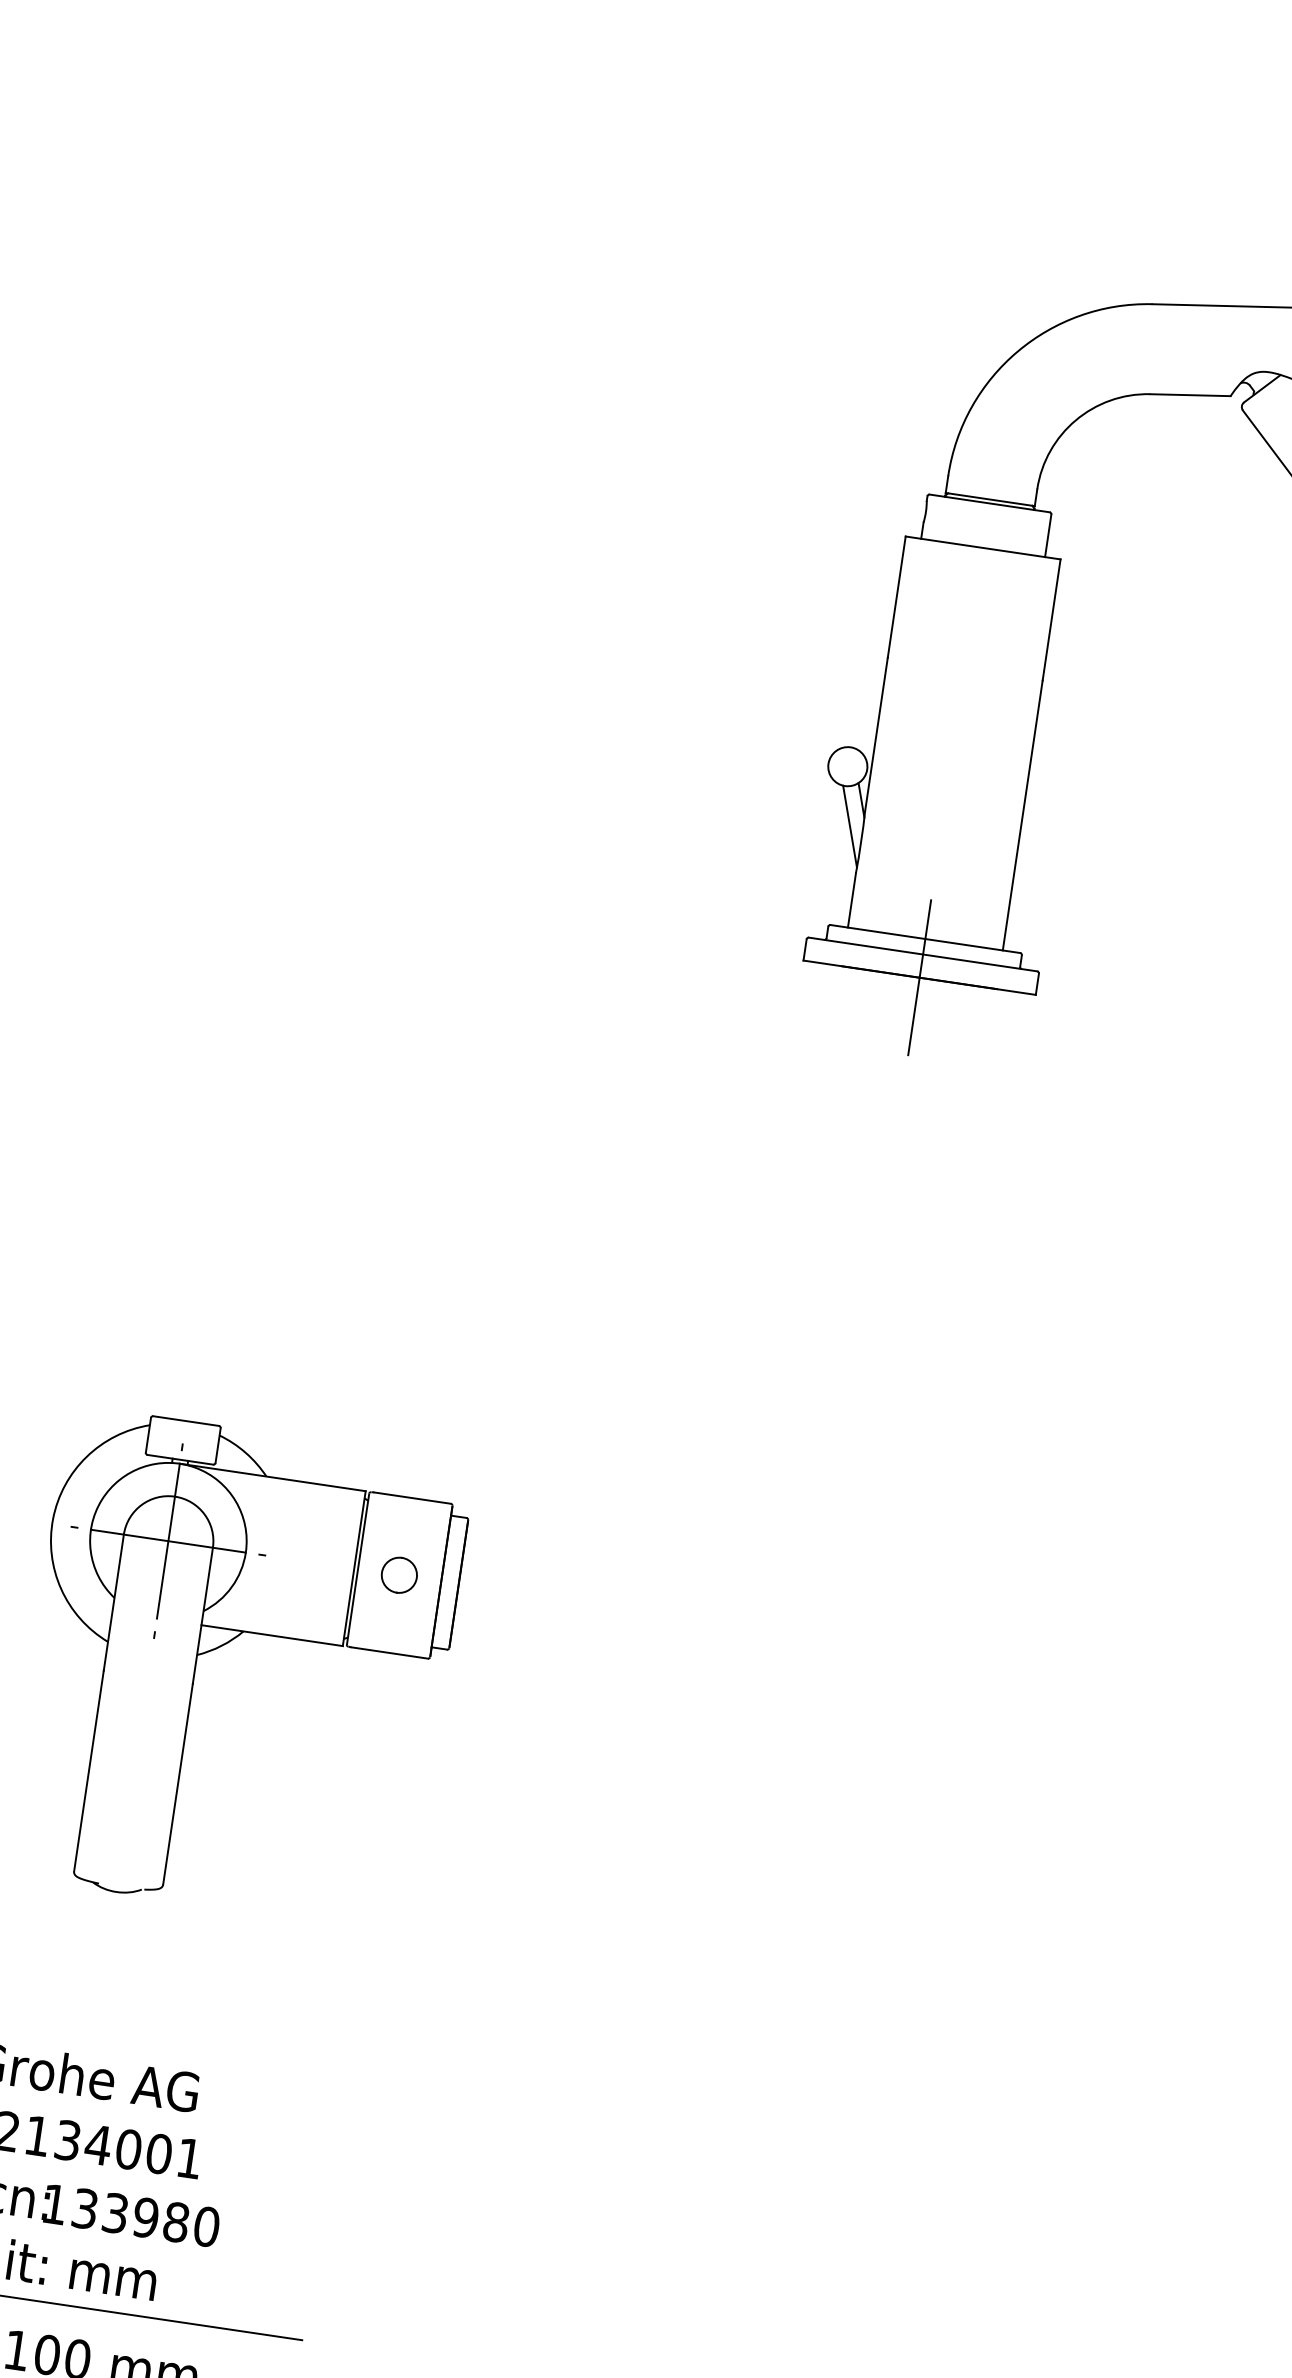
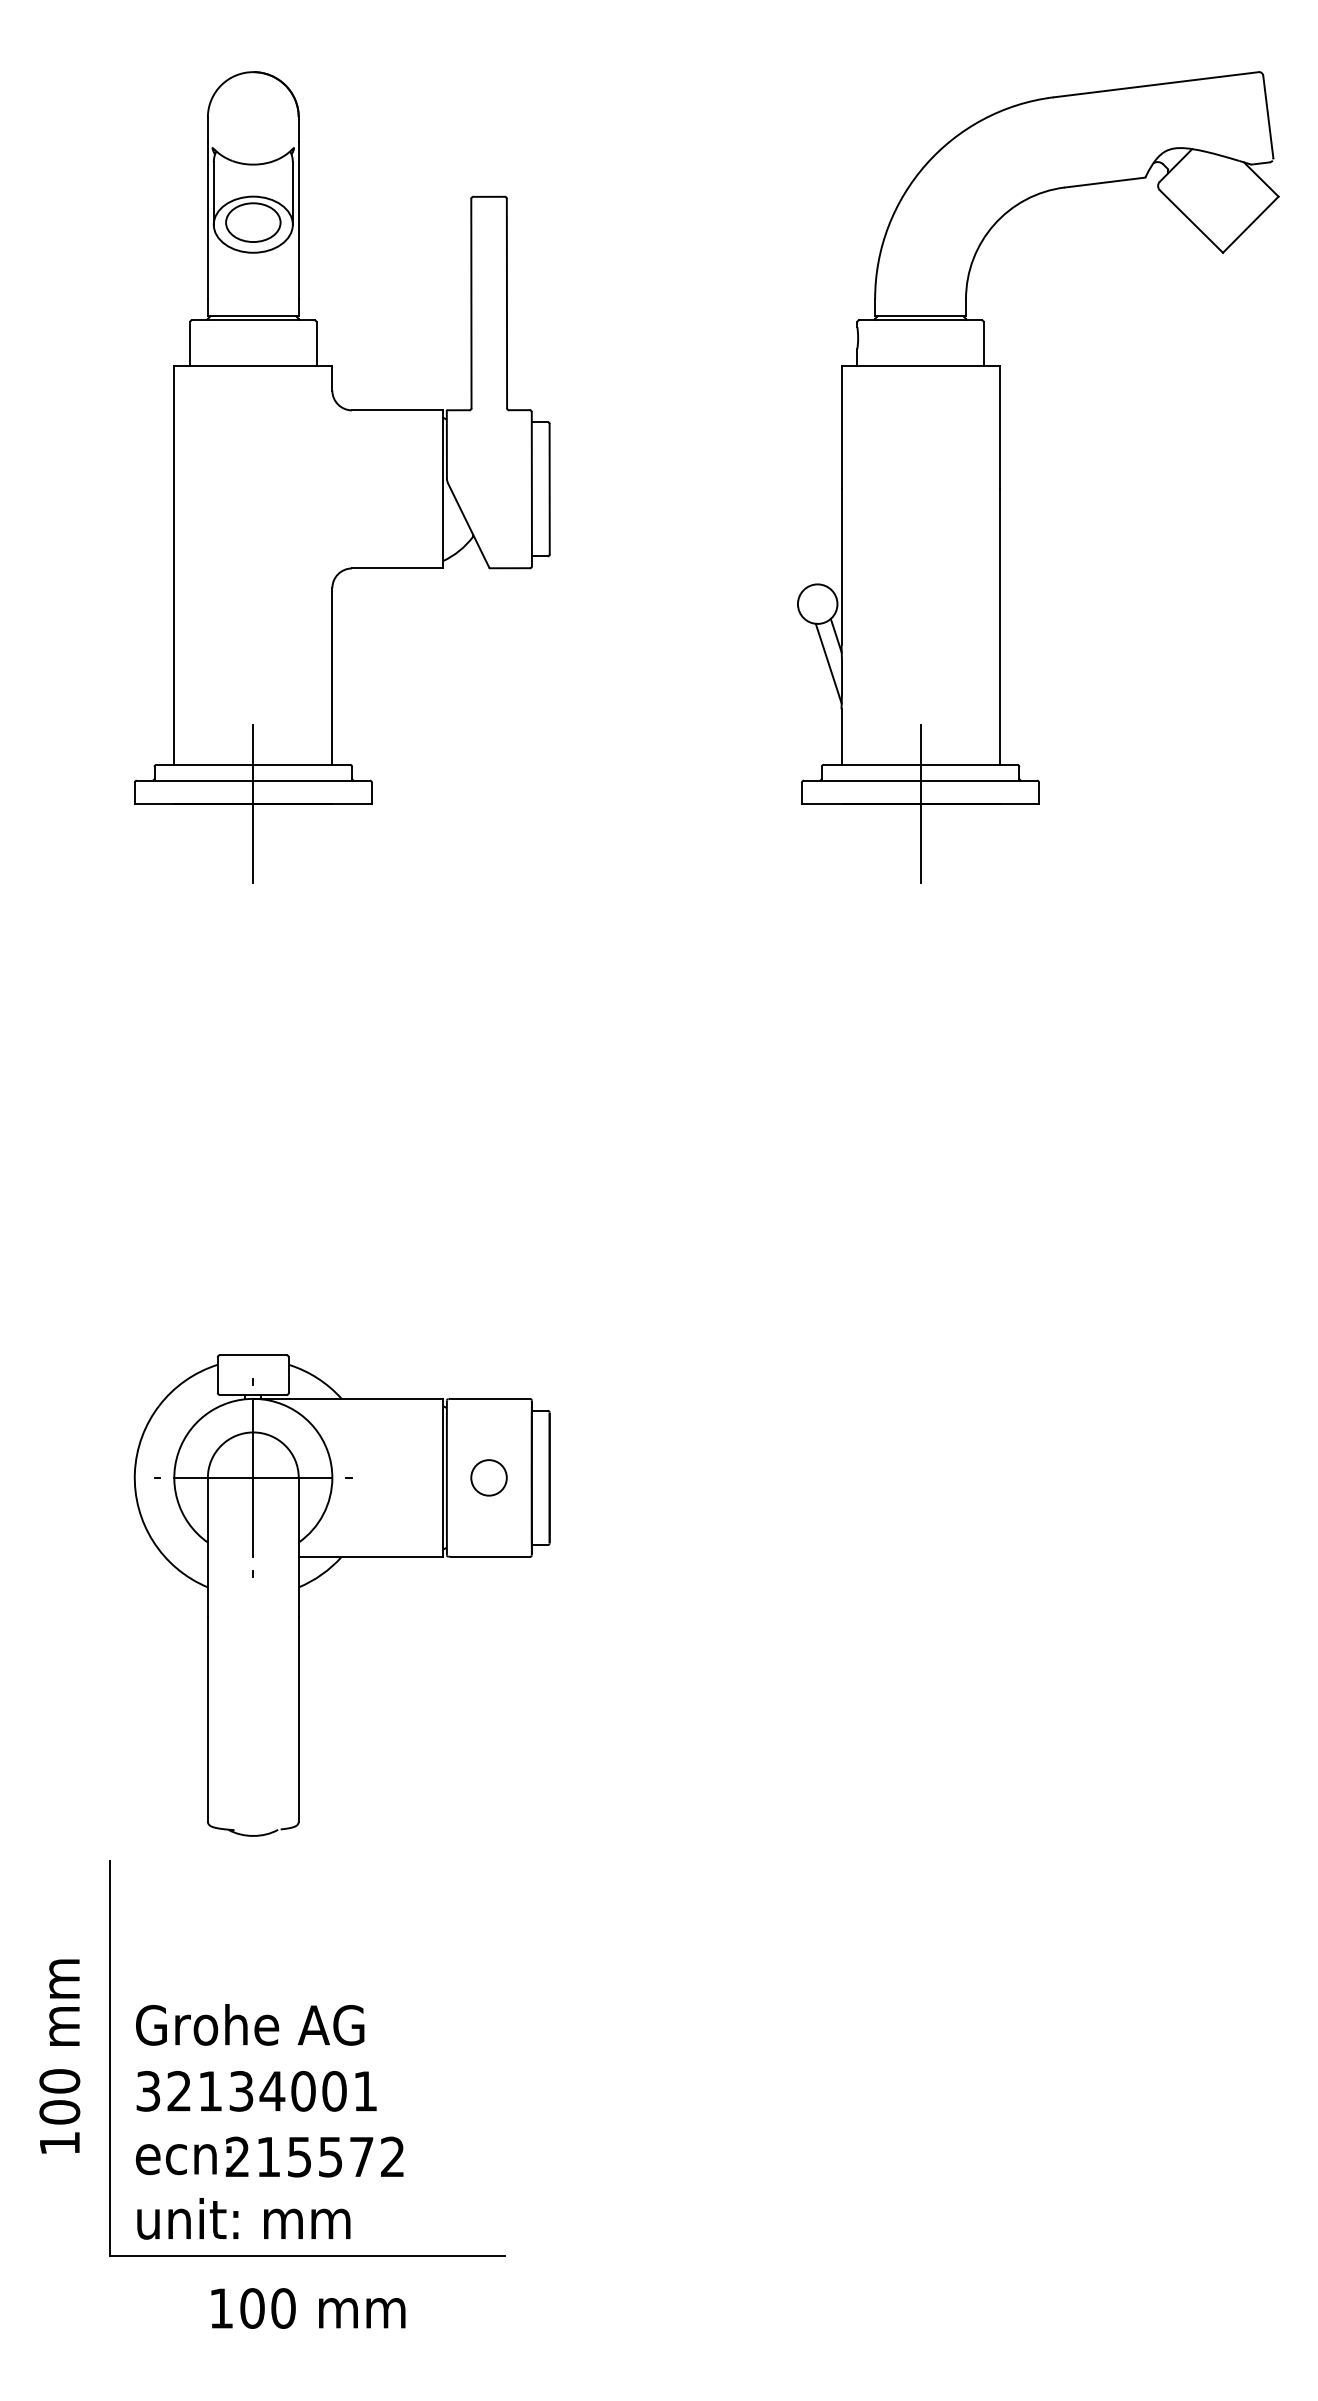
part: (400, 573) -> (342, 477), added
text: (131, 2215) -> (315, 2156), 133980 -> 215572

